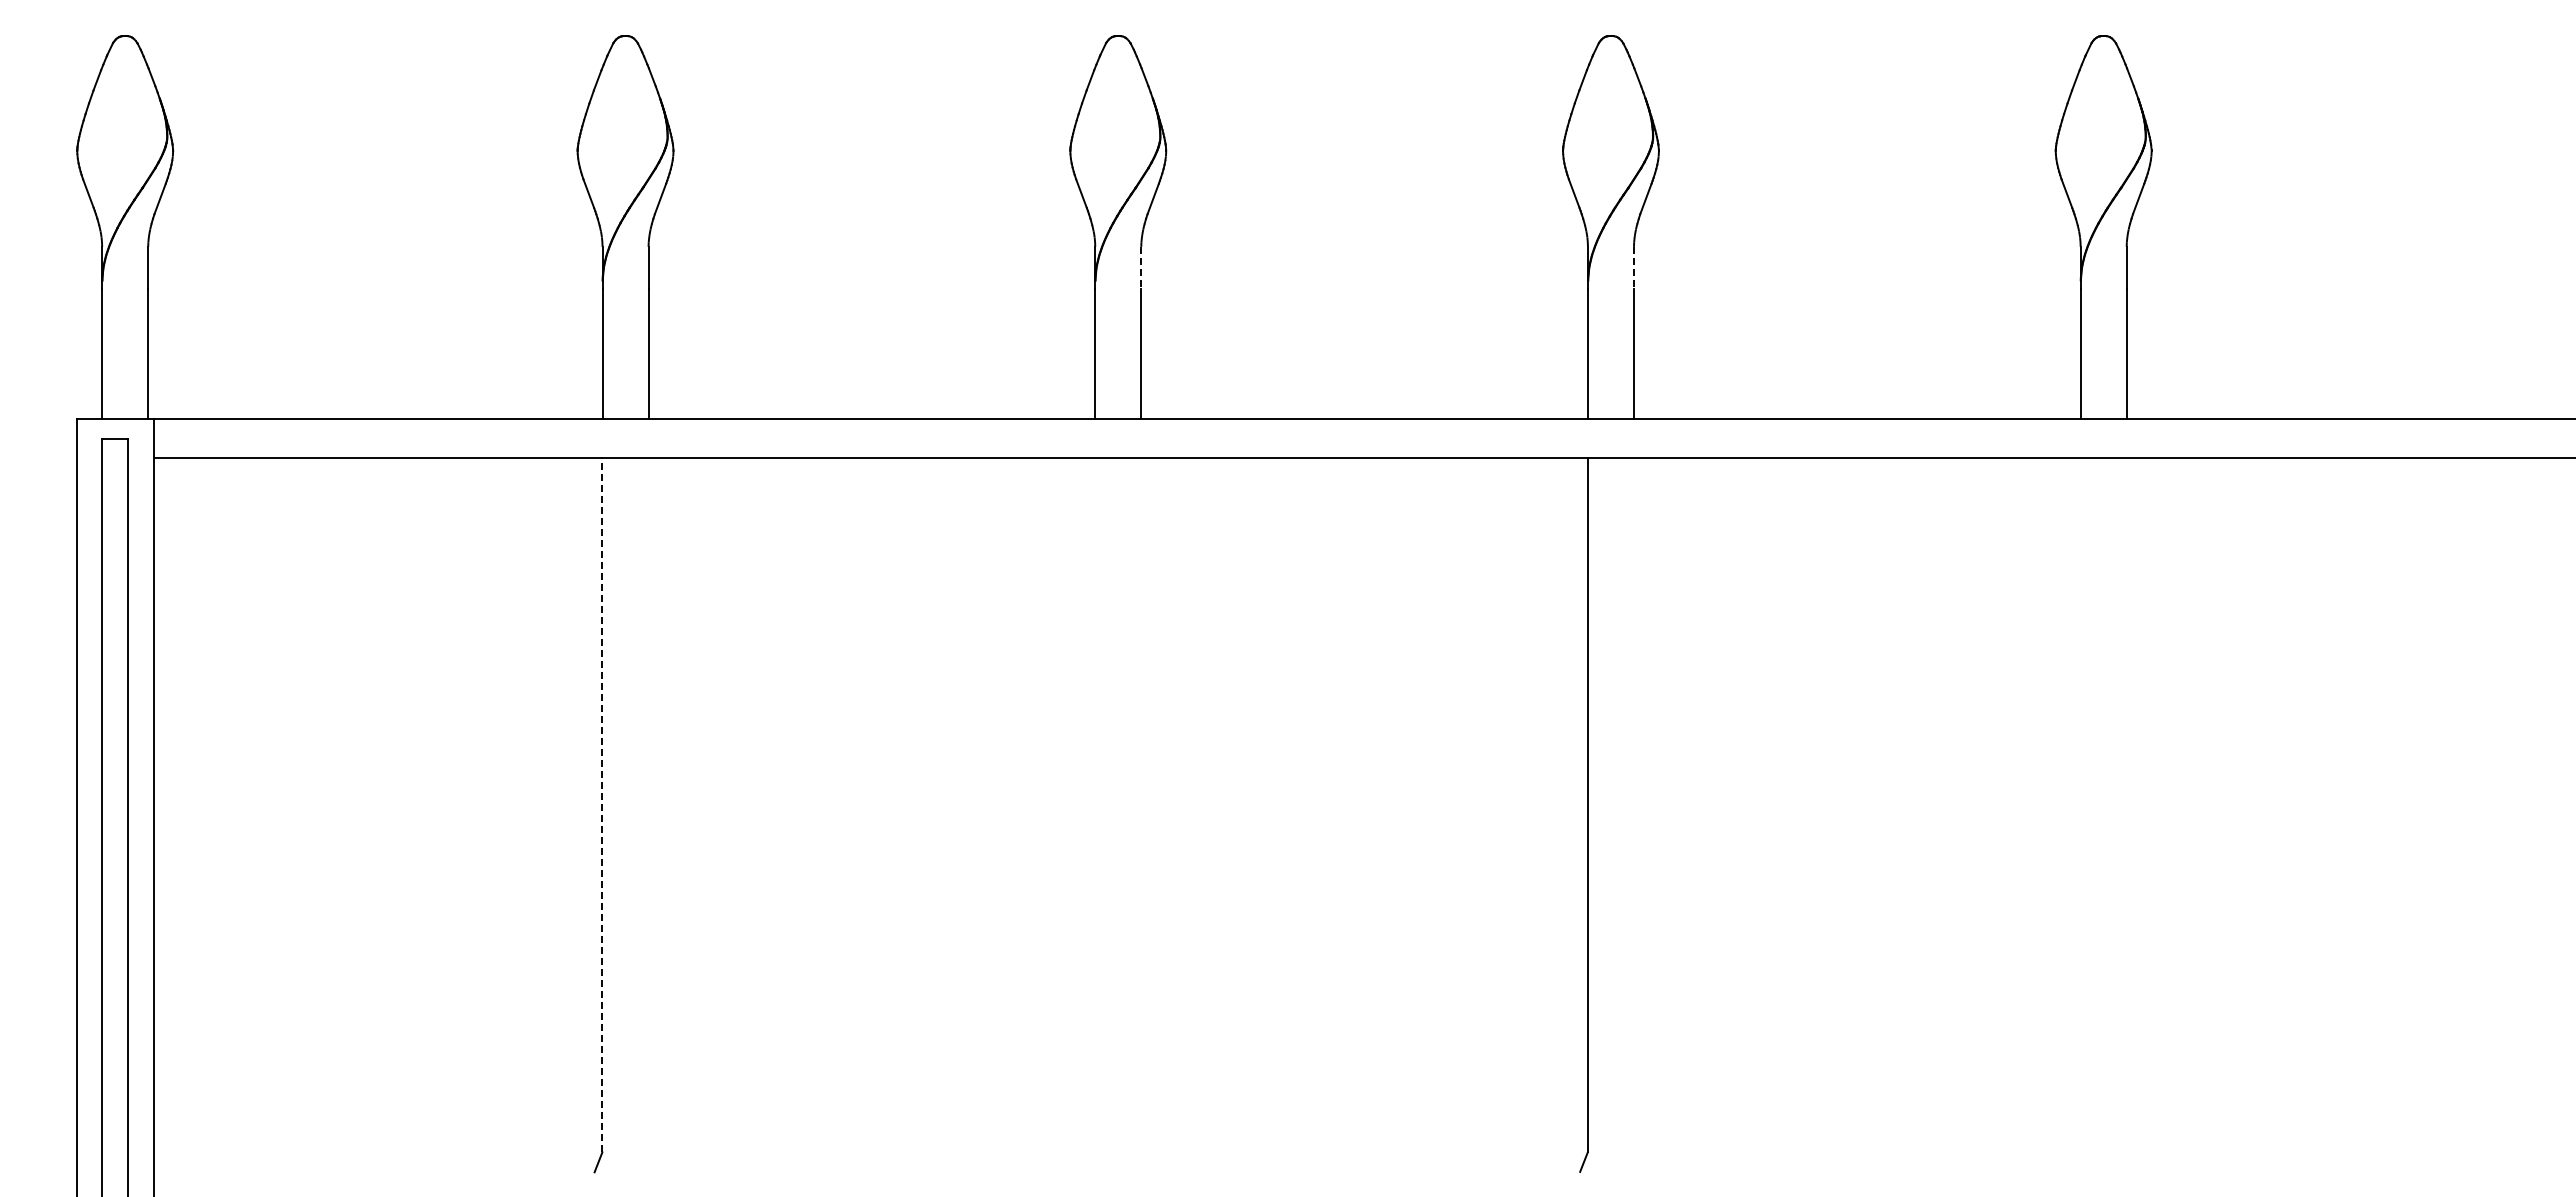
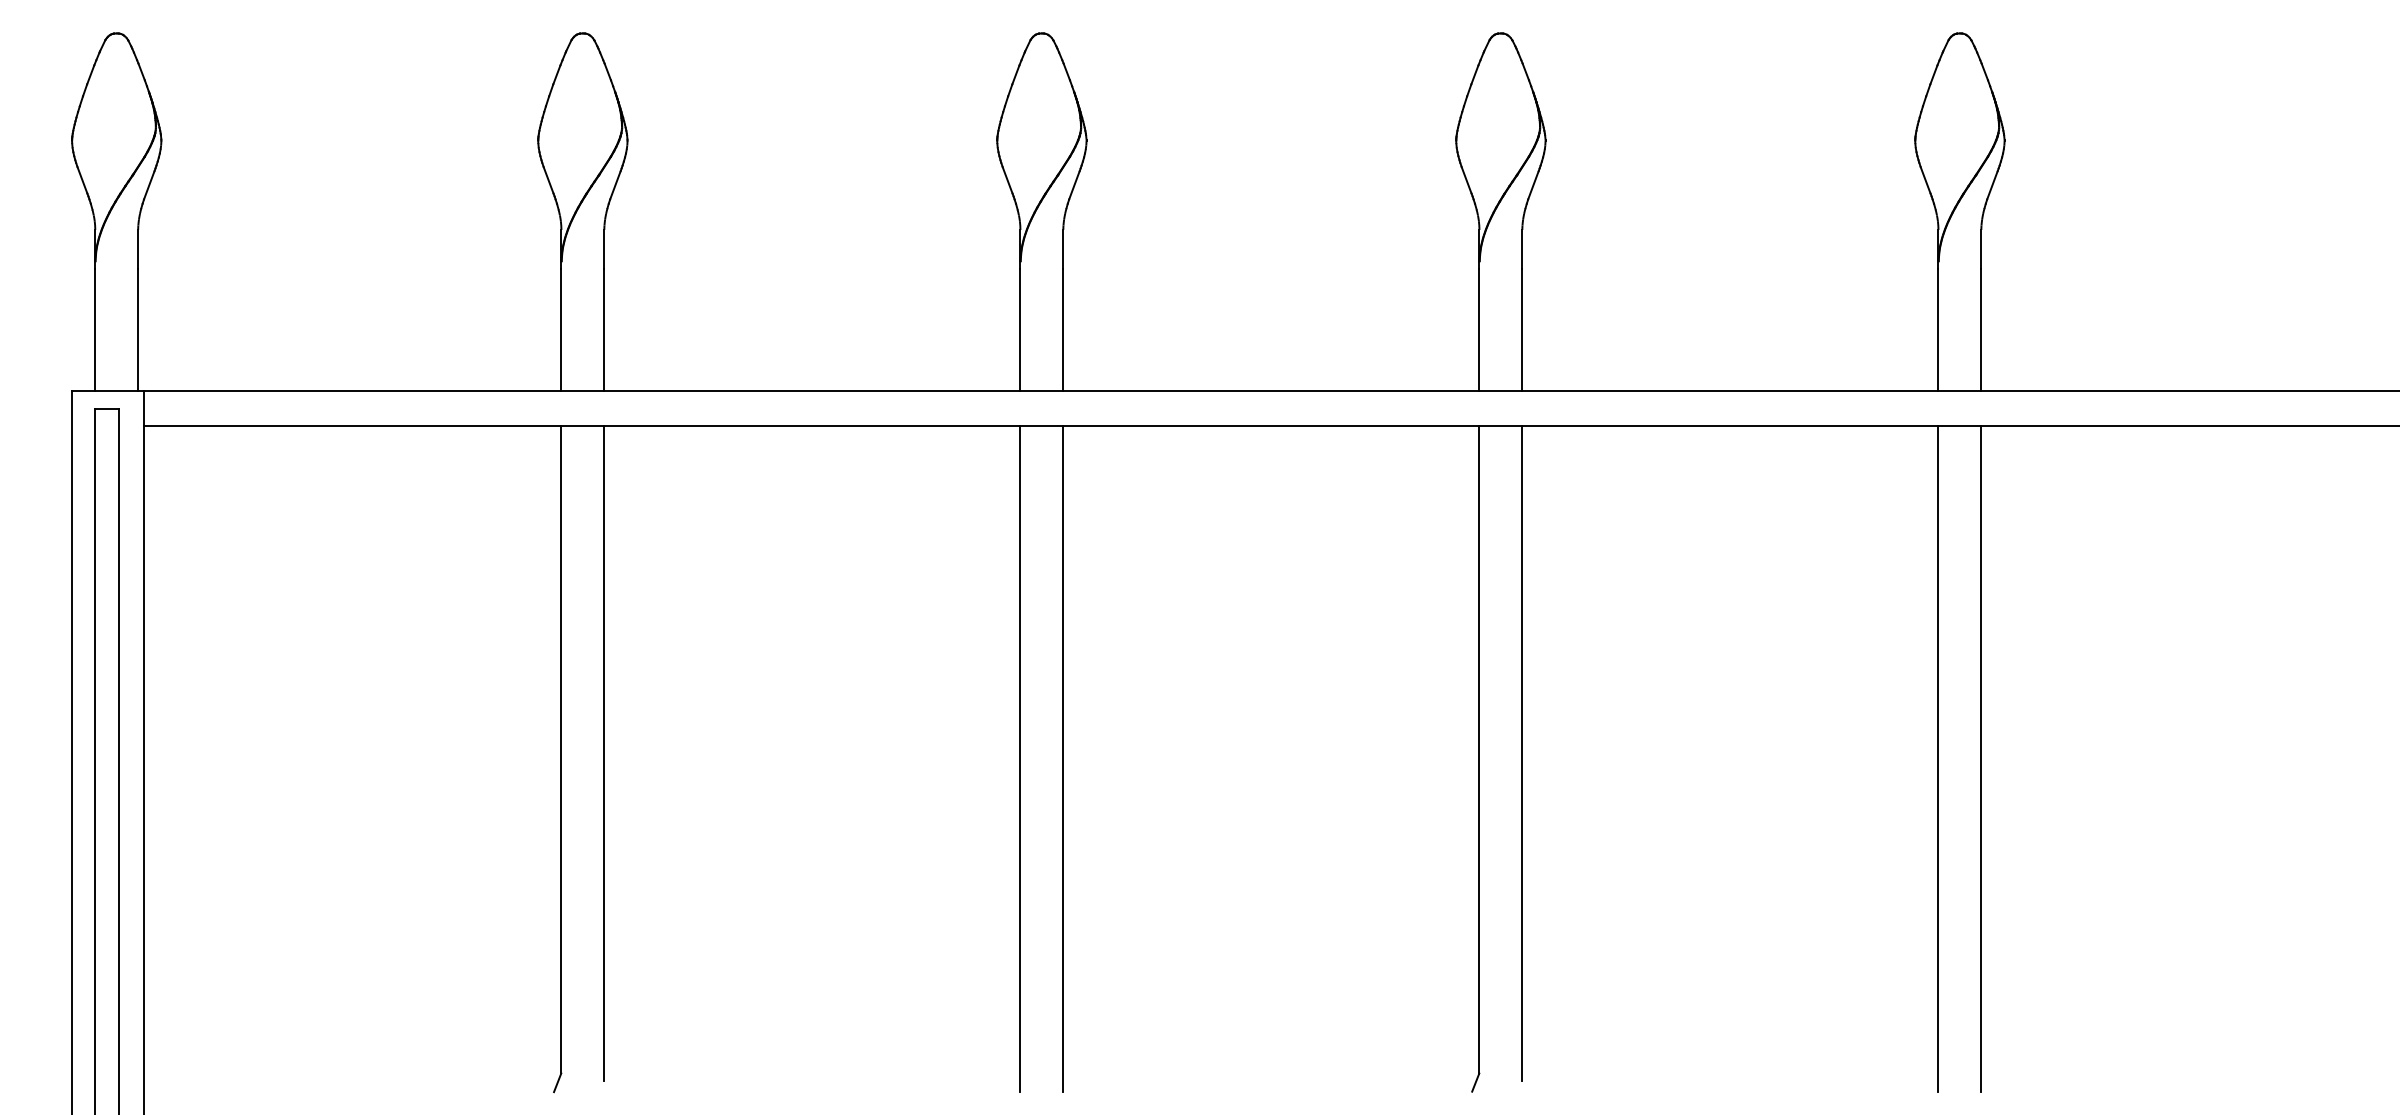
line: (1141, 268) -> (1063, 250), dashed -> solid
line: (1634, 268) -> (1522, 250), dashed -> solid
line: (602, 804) -> (561, 749), dashed -> solid
line: (648, 808) -> (604, 753), added
line: (1633, 808) -> (1521, 753), added
line: (1095, 814) -> (1020, 758), added
line: (1141, 814) -> (1063, 758), added
line: (2080, 814) -> (1938, 758), added
line: (2126, 814) -> (1981, 758), added

